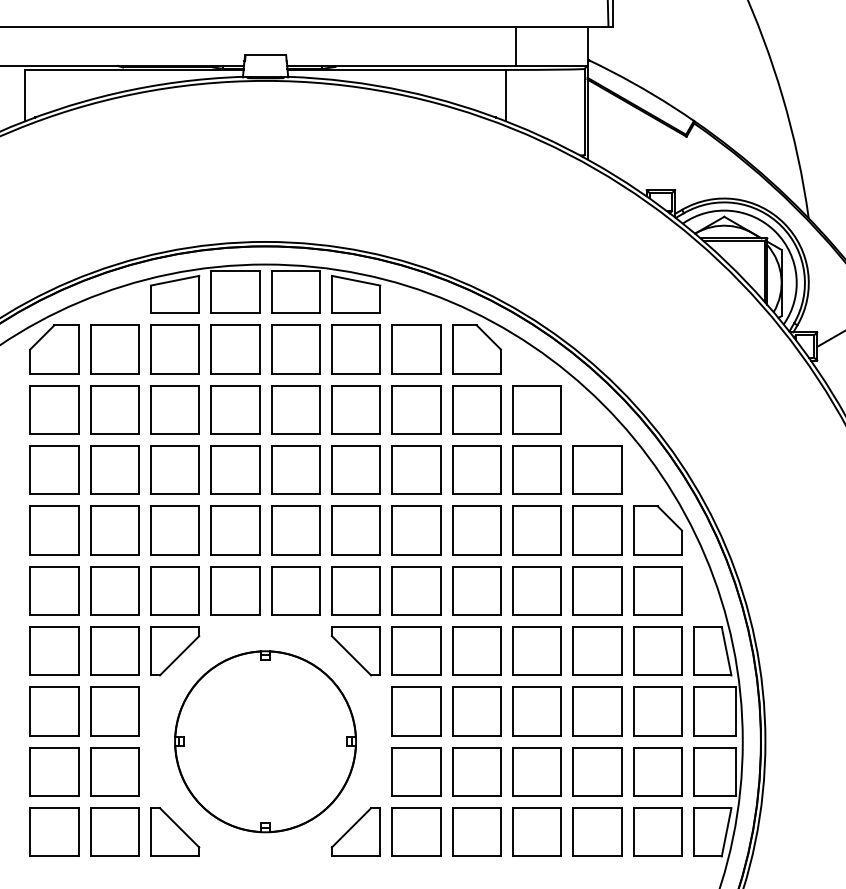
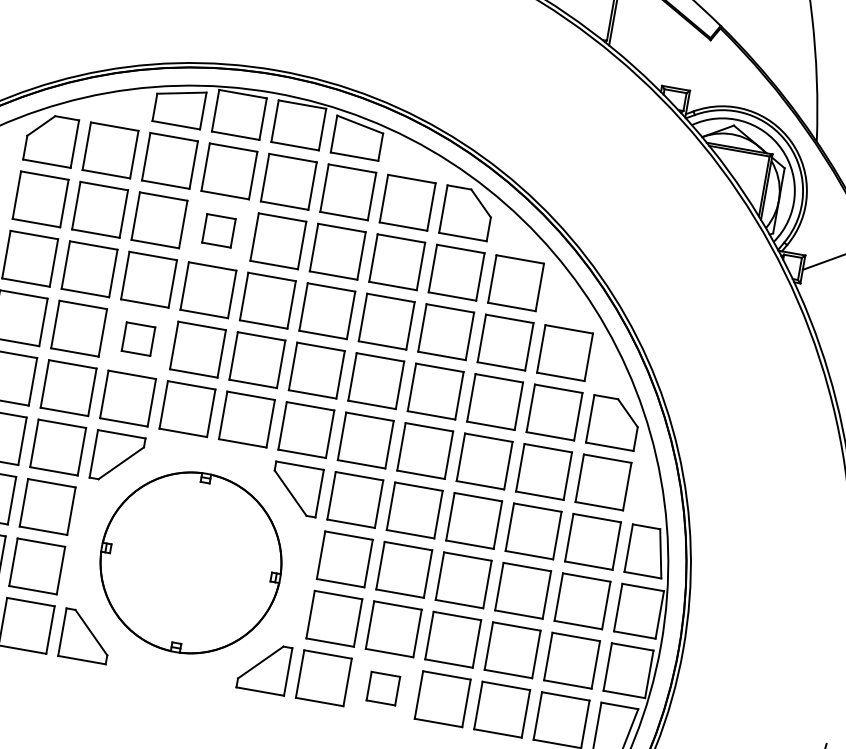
part: (235, 409) -> (219, 230), size x0.6
part: (174, 530) -> (138, 339), size x0.6
part: (476, 831) -> (383, 687), size x0.6

